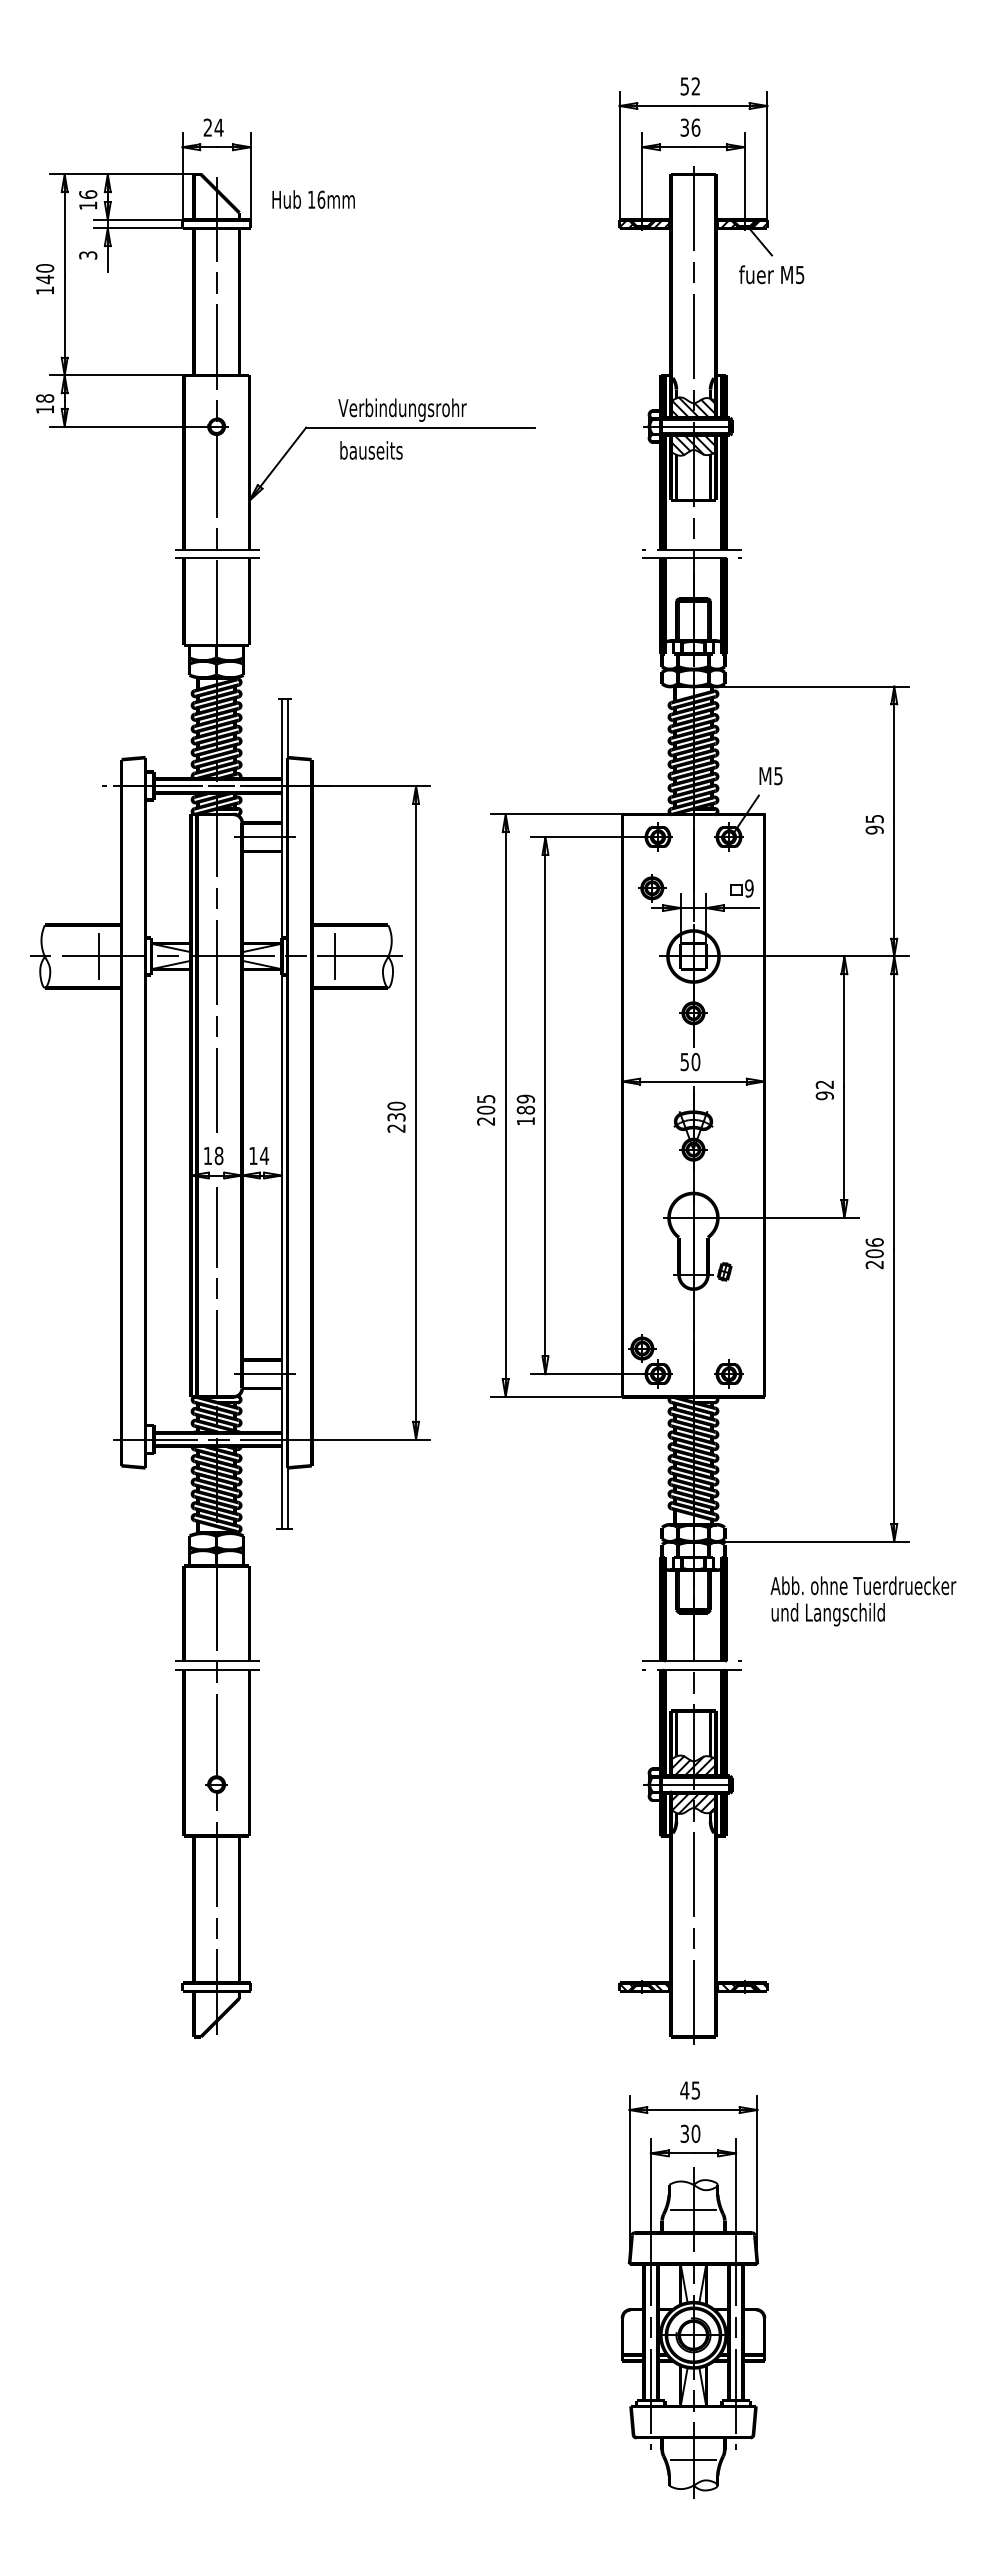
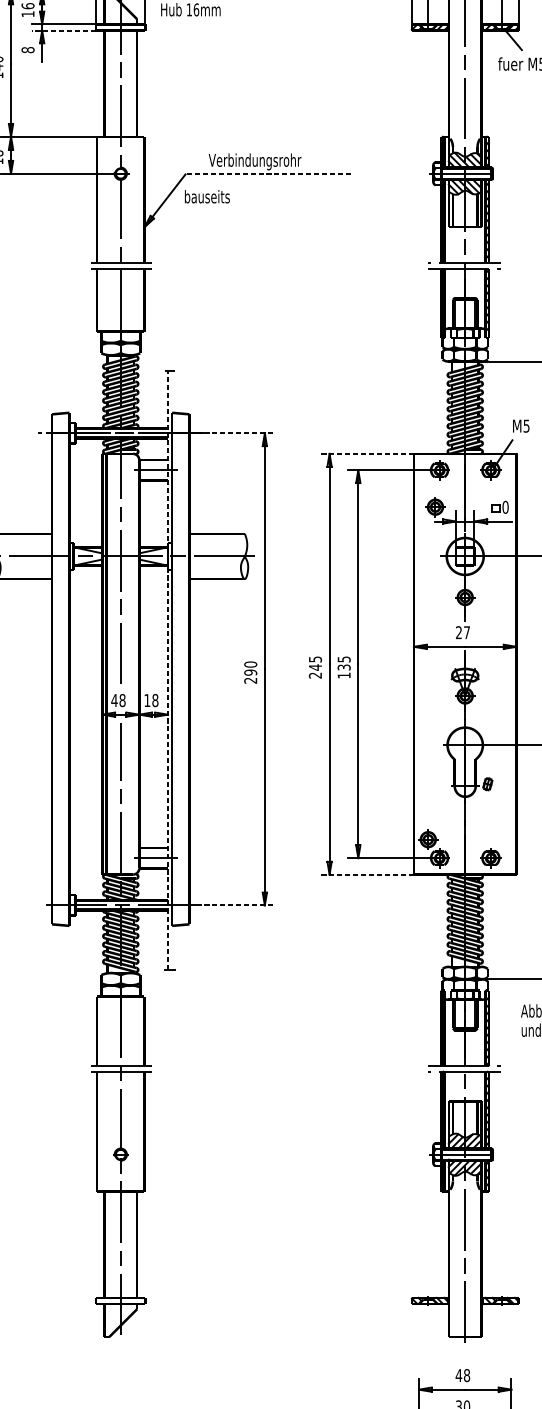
line: (137, 228) -> (63, 30), solid -> dashed
text: (88, 255) -> (28, 50), 3 -> 8
line: (420, 427) -> (268, 174), solid -> dashed
text: (371, 450) -> (207, 196), moved
line: (287, 728) -> (171, 391), removed
line: (376, 786) -> (236, 433), solid -> dashed
line: (556, 814) -> (366, 453), solid -> dashed
text: (749, 888) -> (505, 507), 9 -> 0
line: (98, 956) -> (35, 556), removed
line: (334, 956) -> (205, 556), removed
text: (690, 1061) -> (463, 632), 50 -> 27
text: (525, 1104) -> (343, 663), 189 -> 135
text: (486, 1109) -> (315, 666), 205 -> 245
line: (281, 1114) -> (167, 670), solid -> dashed
text: (396, 1117) -> (250, 672), 230 -> 290
text: (207, 1155) -> (114, 700), 18 -> 48
text: (264, 1155) -> (155, 700), 14 -> 18
line: (556, 1396) -> (366, 874), solid -> dashed
line: (376, 1439) -> (236, 905), solid -> dashed
line: (287, 1497) -> (171, 947), removed
text: (695, 2090) -> (466, 1375), 45 -> 48

